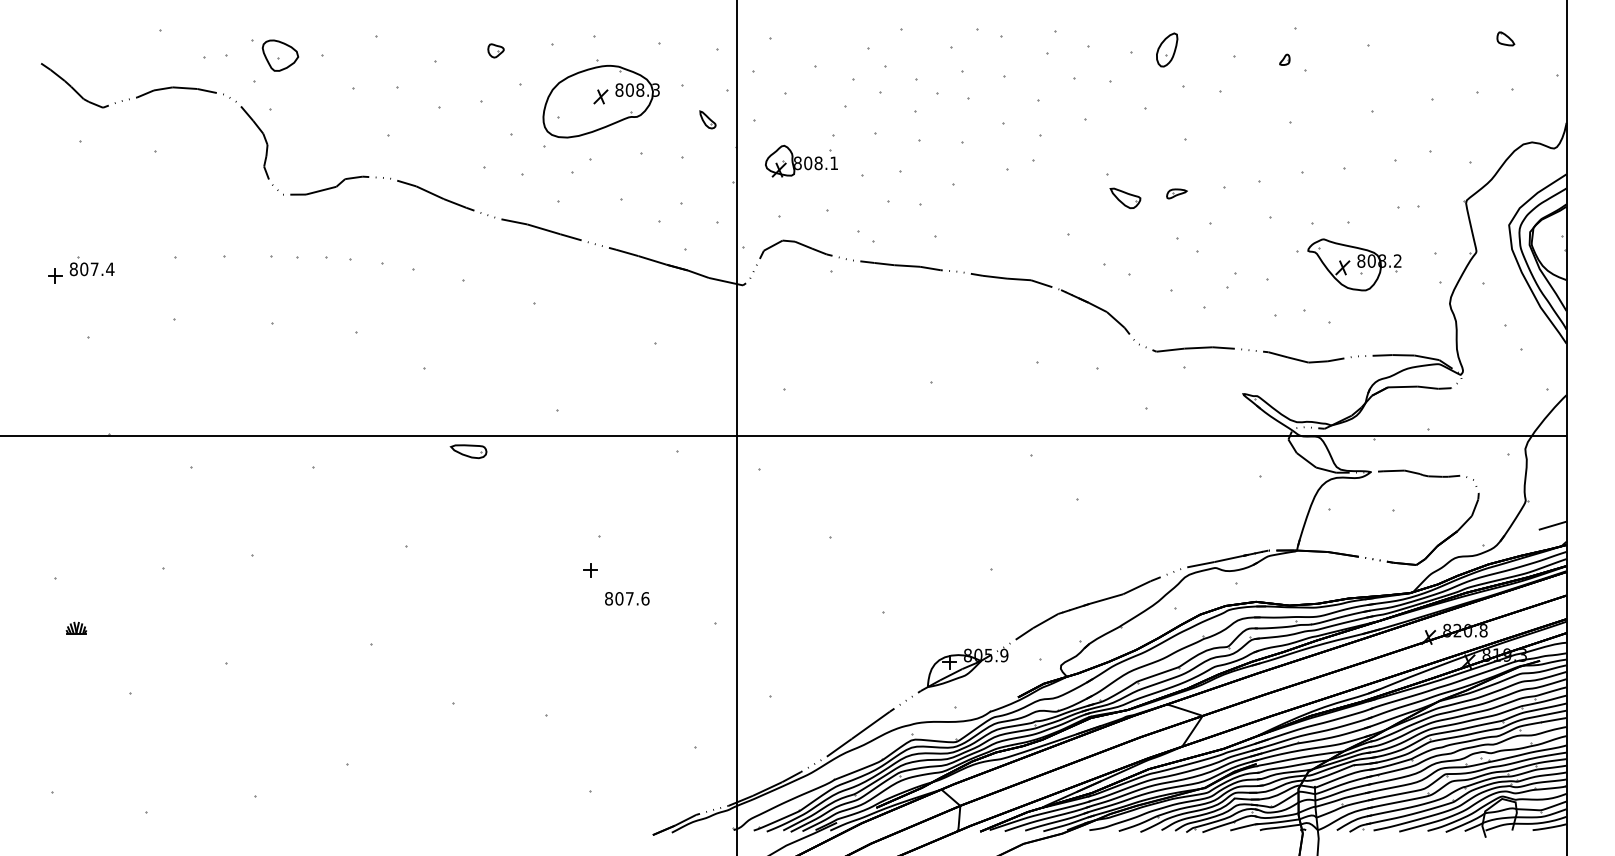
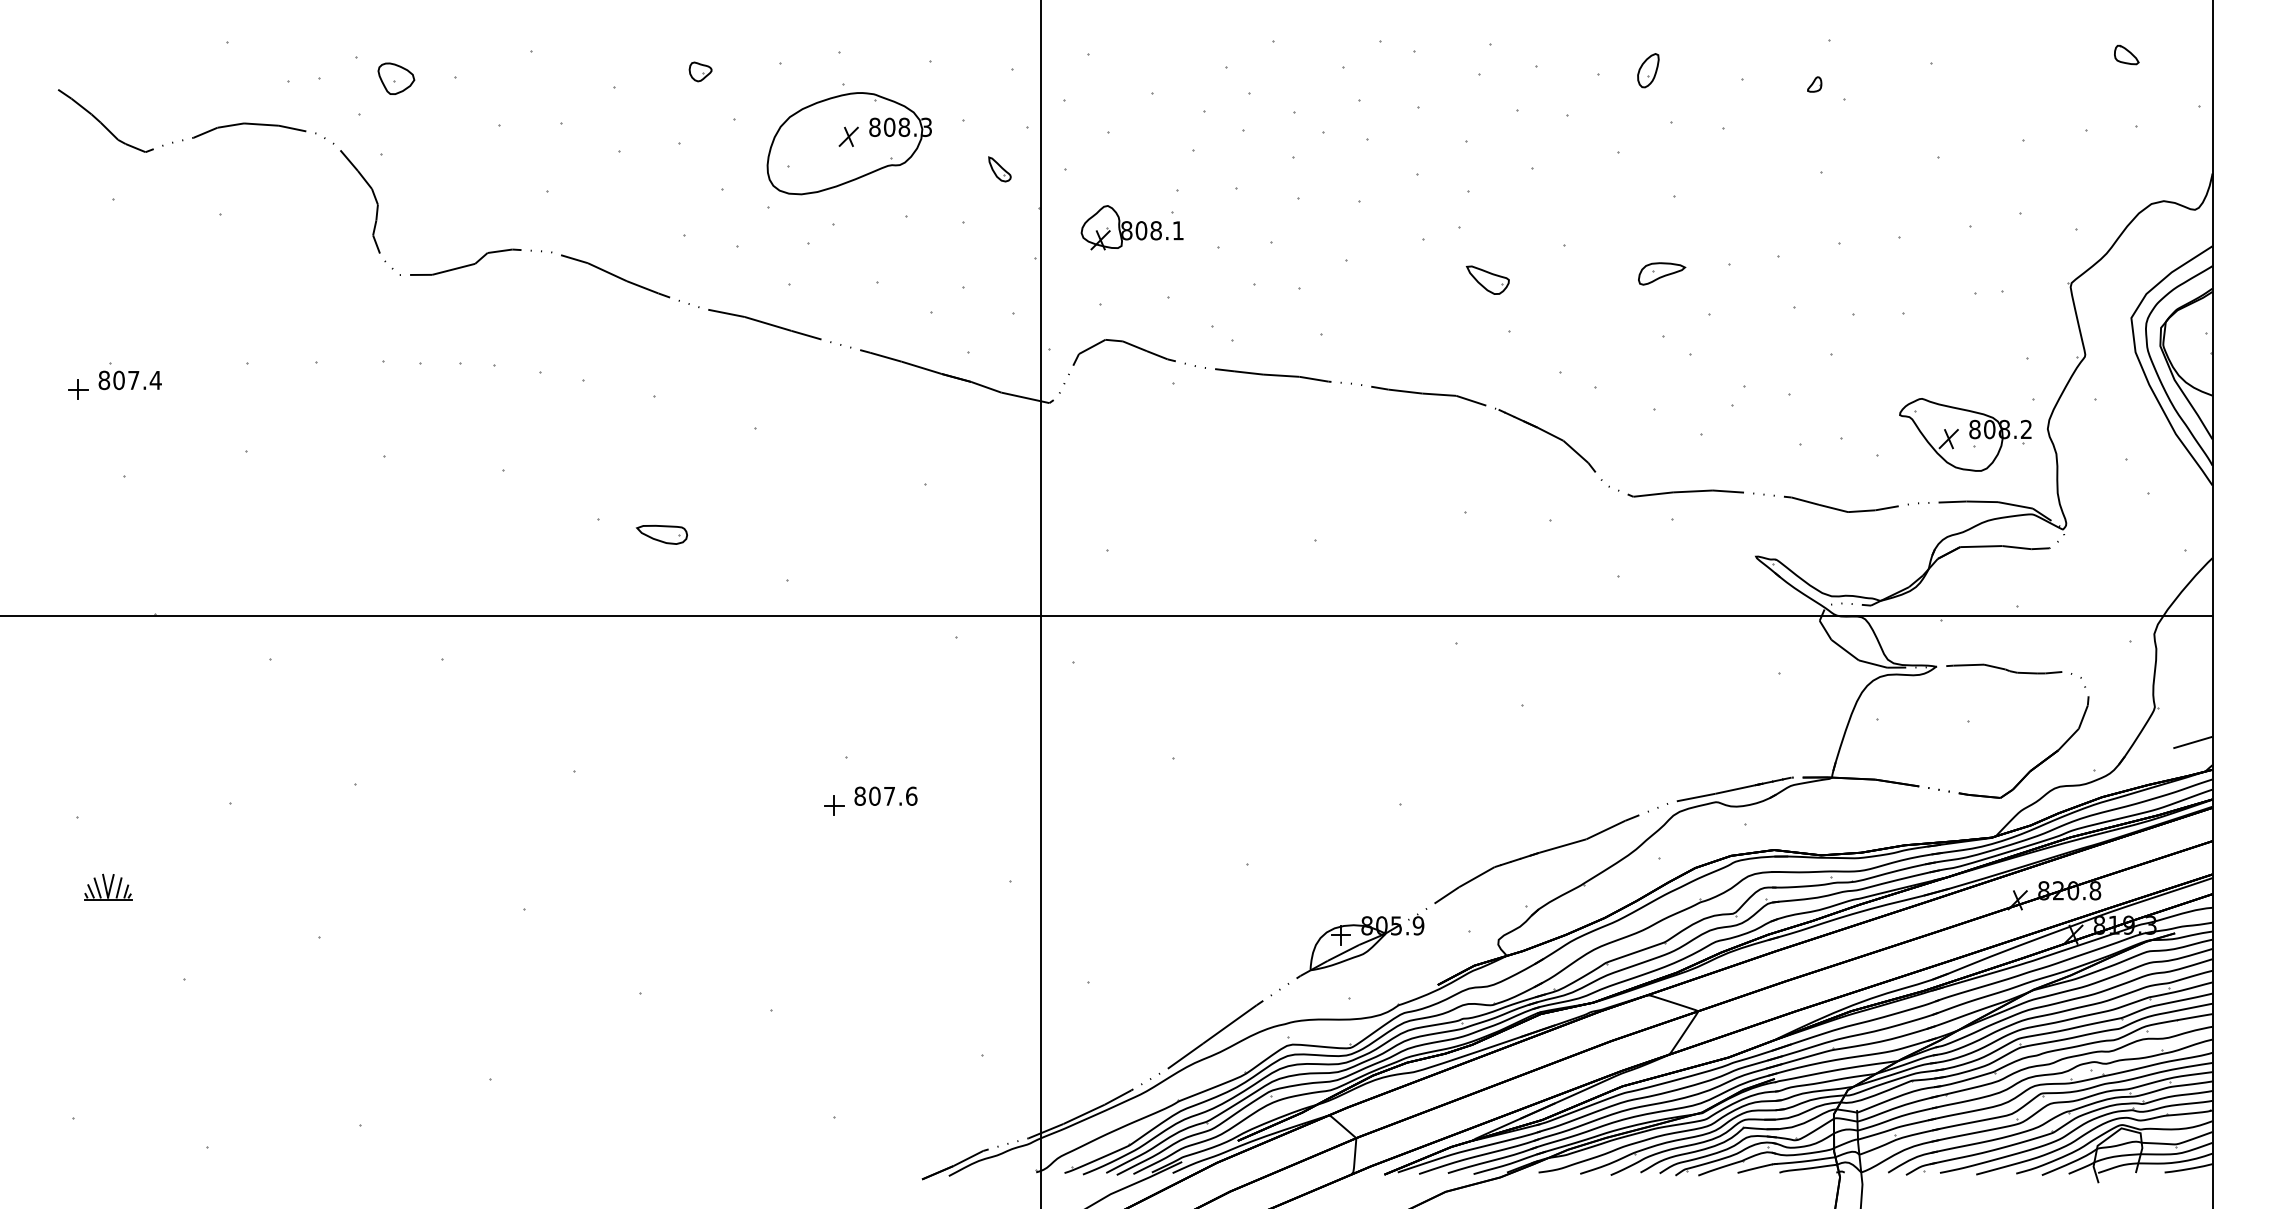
part: (1166, 49) -> (1647, 69), size x0.71
part: (280, 55) -> (396, 78), size x0.71
part: (1176, 193) -> (1661, 273), size x1.67
part: (1125, 198) -> (1487, 280), moved
part: (1354, 264) -> (1965, 434), moved
part: (468, 451) -> (661, 534), moved
text: (627, 598) -> (886, 795), moved
part: (76, 627) -> (108, 886), size x1.67

